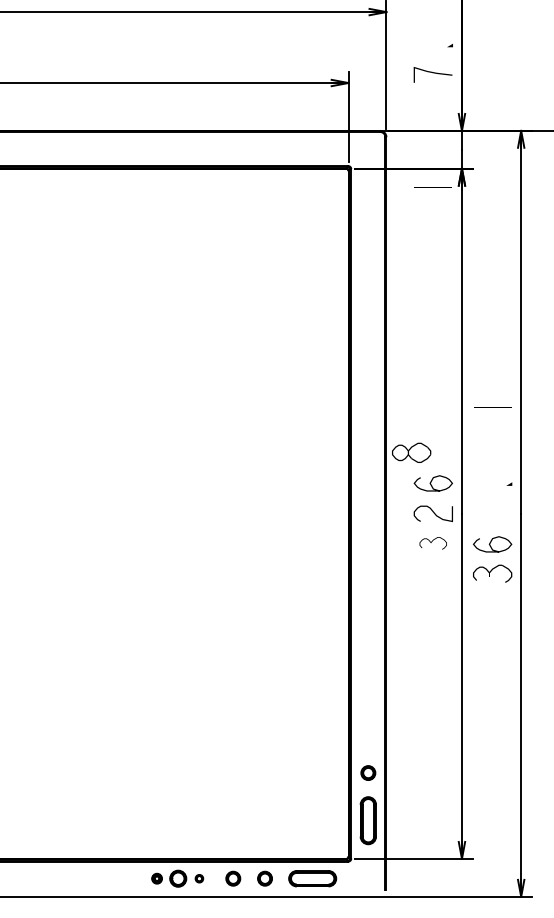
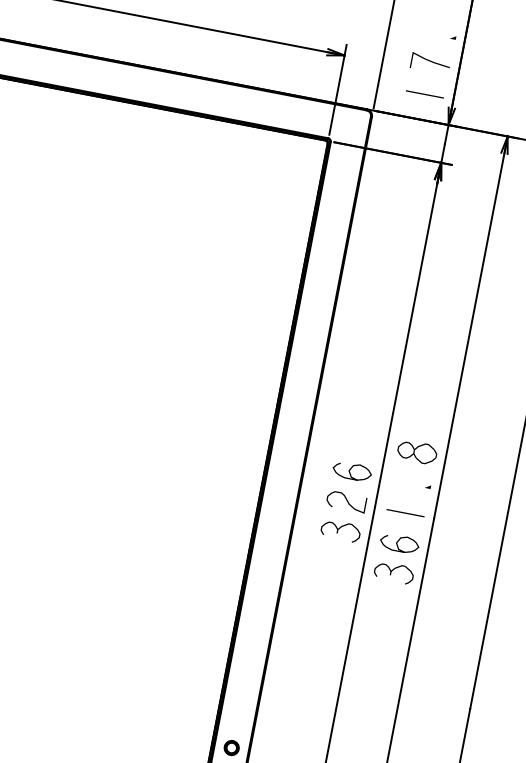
line: (432, 187) -> (424, 94), moved
line: (492, 407) -> (405, 512), moved
part: (411, 452) -> (417, 451), moved
part: (432, 543) -> (339, 531), size x1.43

